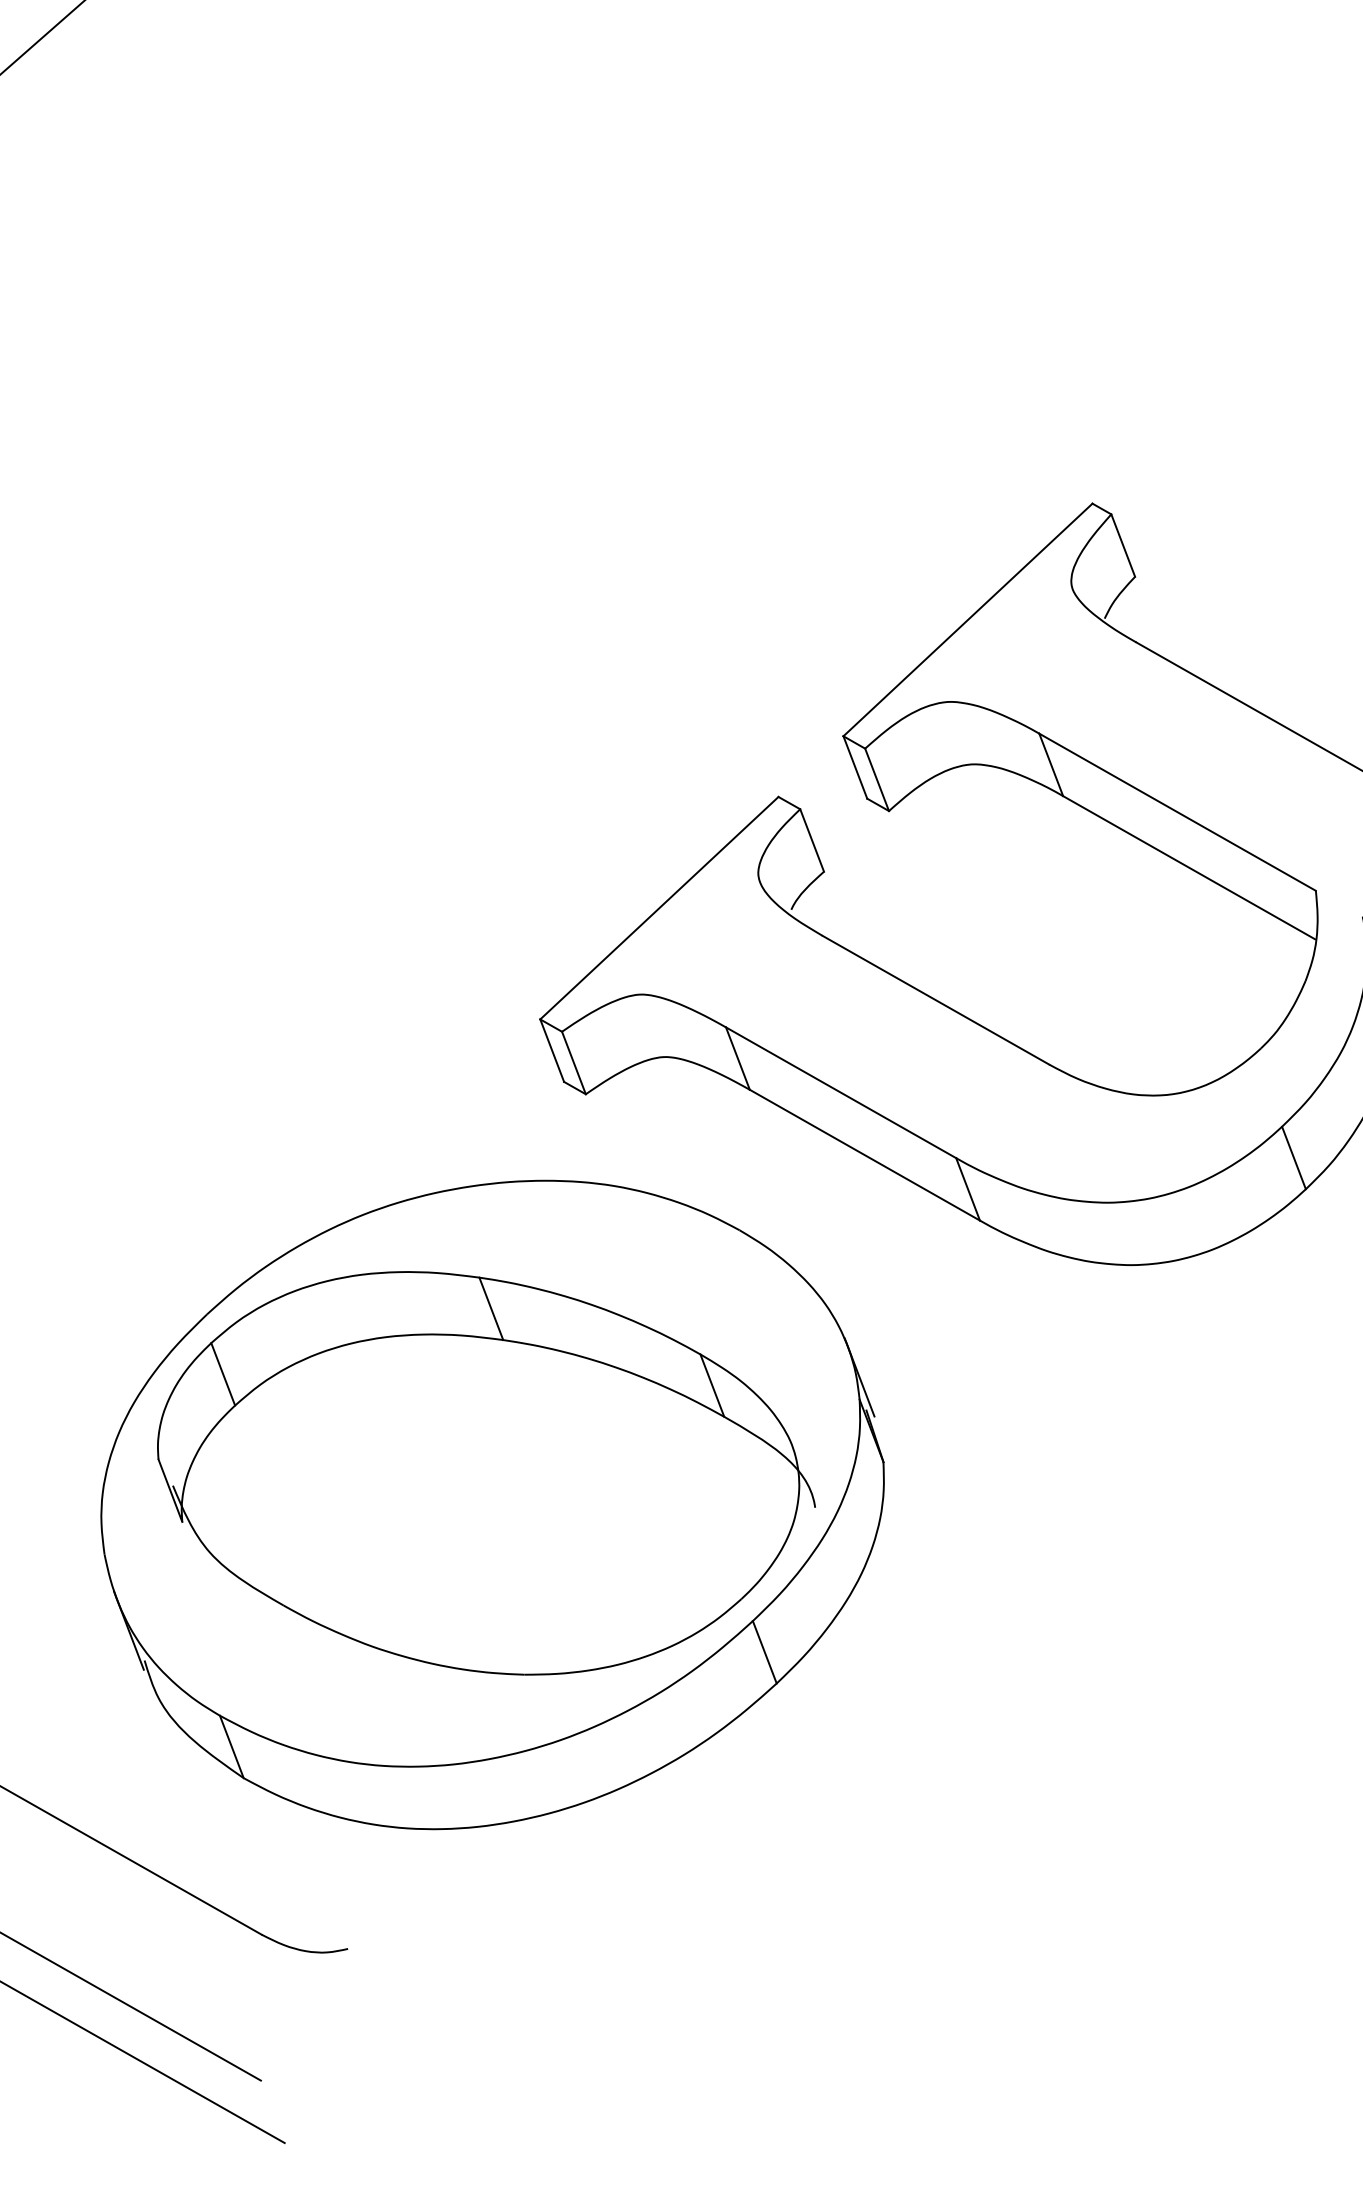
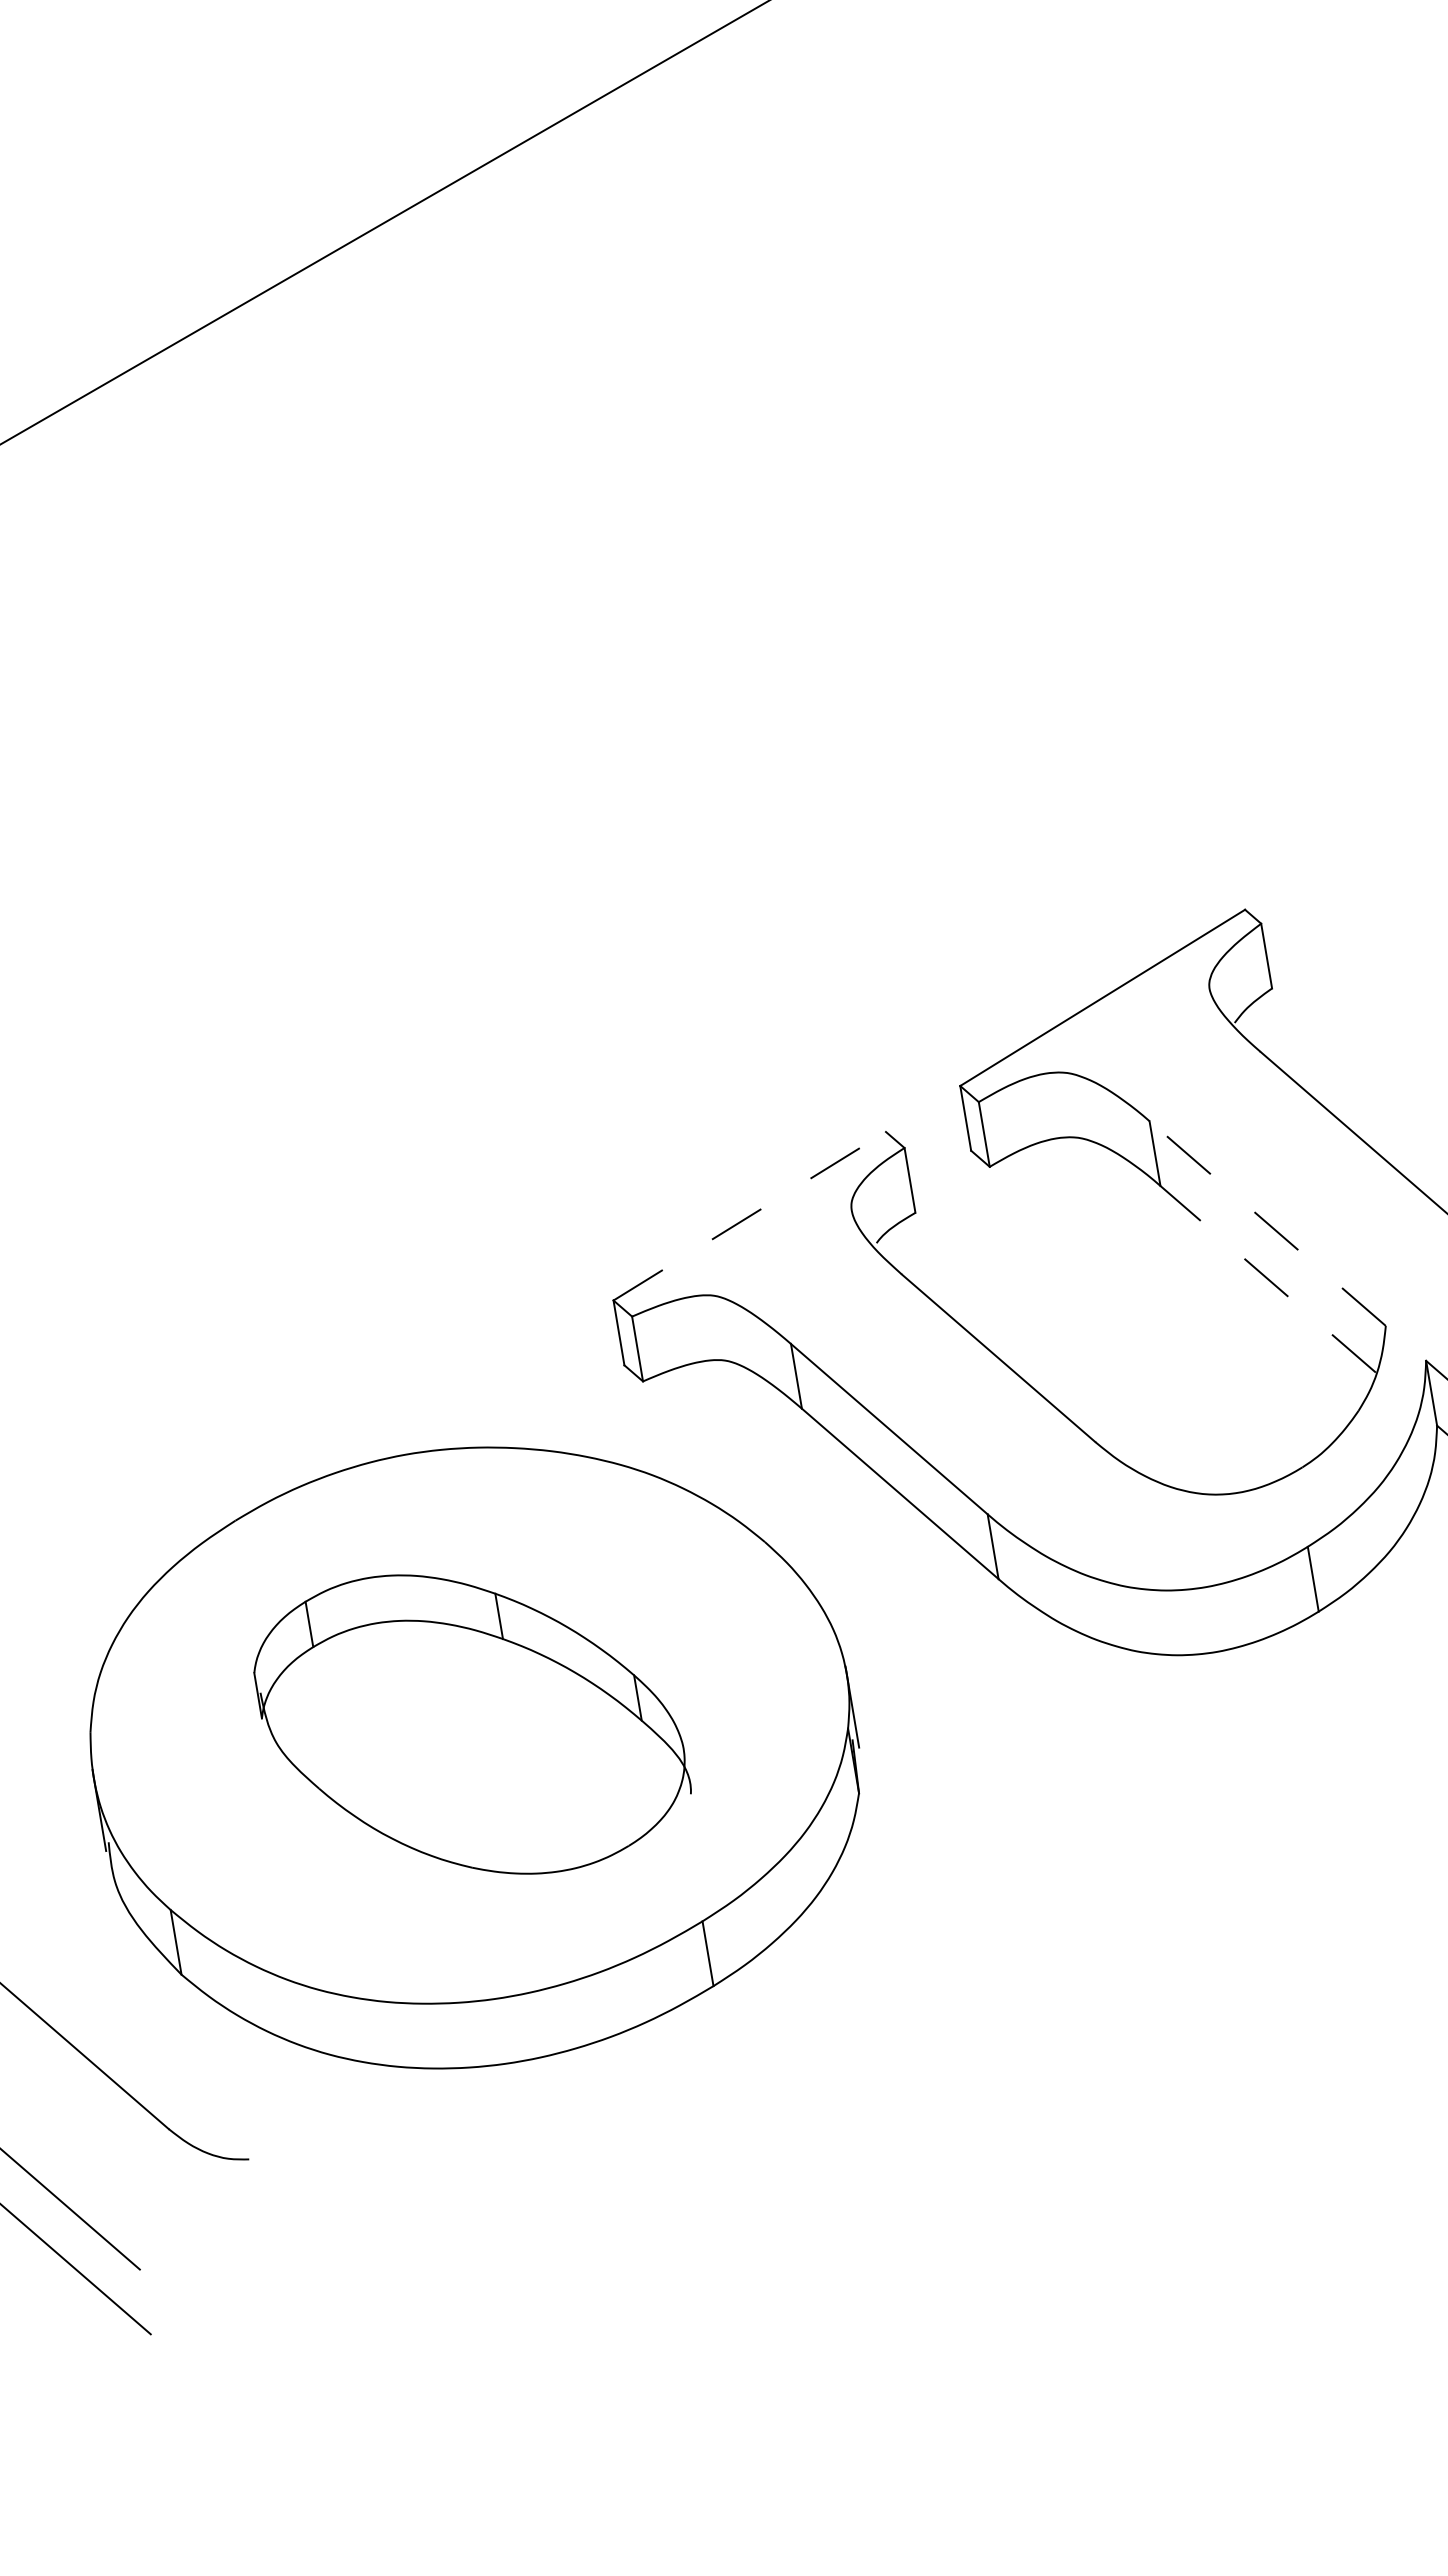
line: (1177, 812) -> (1267, 1223), solid -> dashed
line: (1188, 867) -> (1267, 1278), solid -> dashed
line: (659, 907) -> (750, 1215), solid -> dashed
part: (484, 1470) -> (472, 1724), size x0.7

